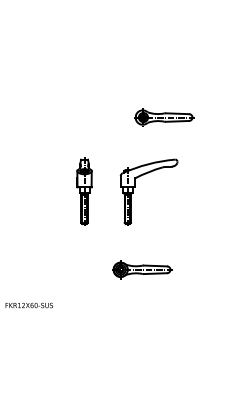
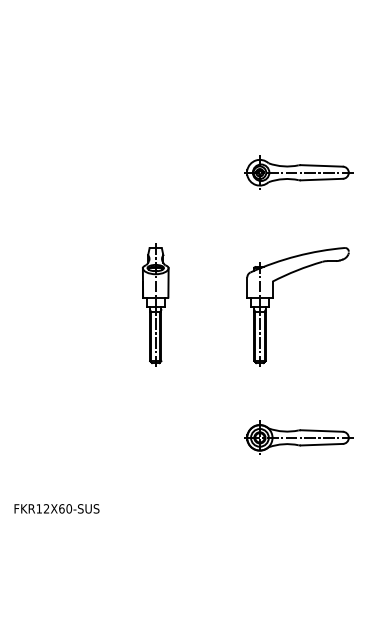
part: (135, 187) -> (273, 297), moved
part: (142, 269) -> (298, 437), moved

